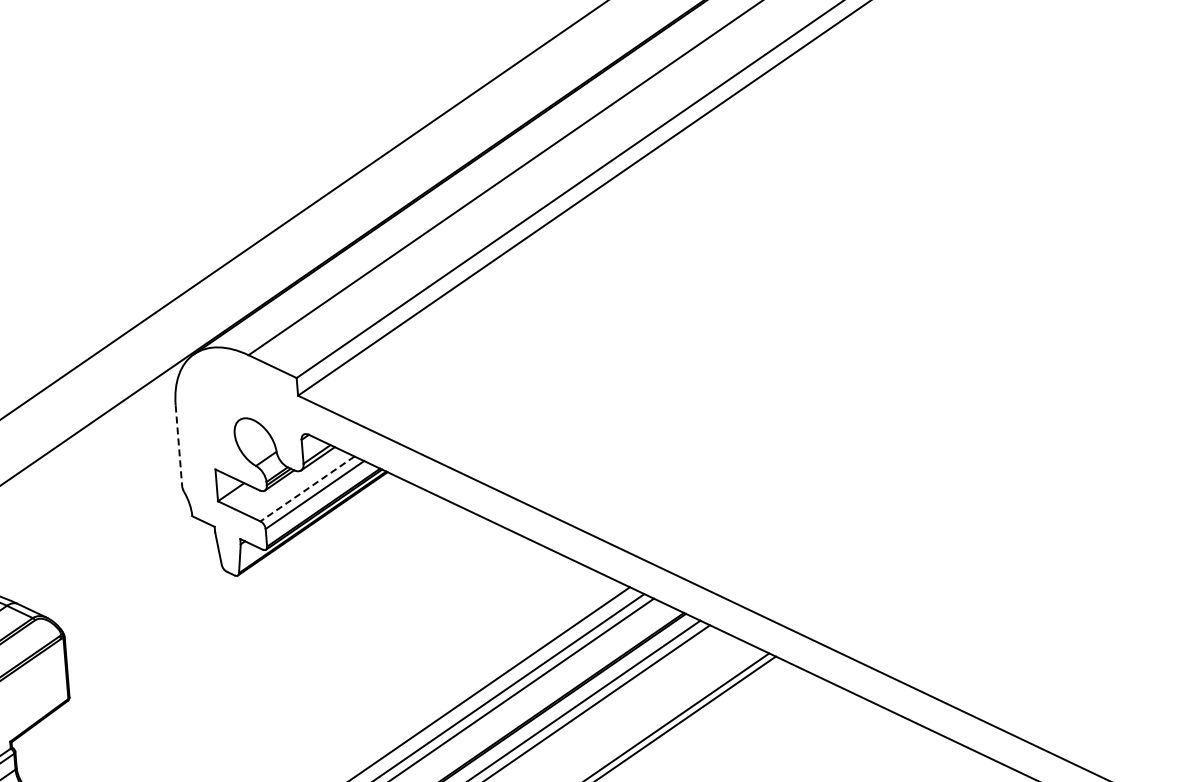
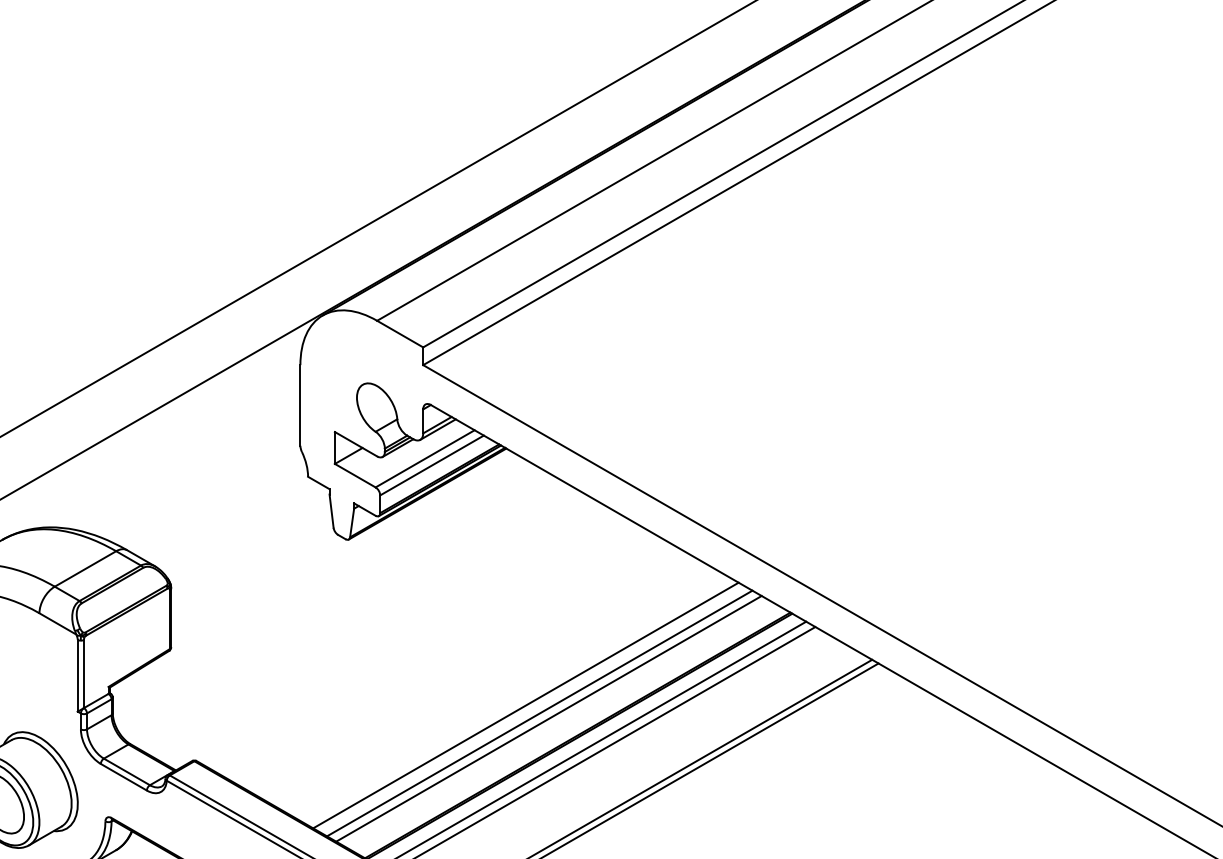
line: (179, 445) -> (300, 405), dashed -> solid
line: (306, 489) -> (424, 459), dashed -> solid

